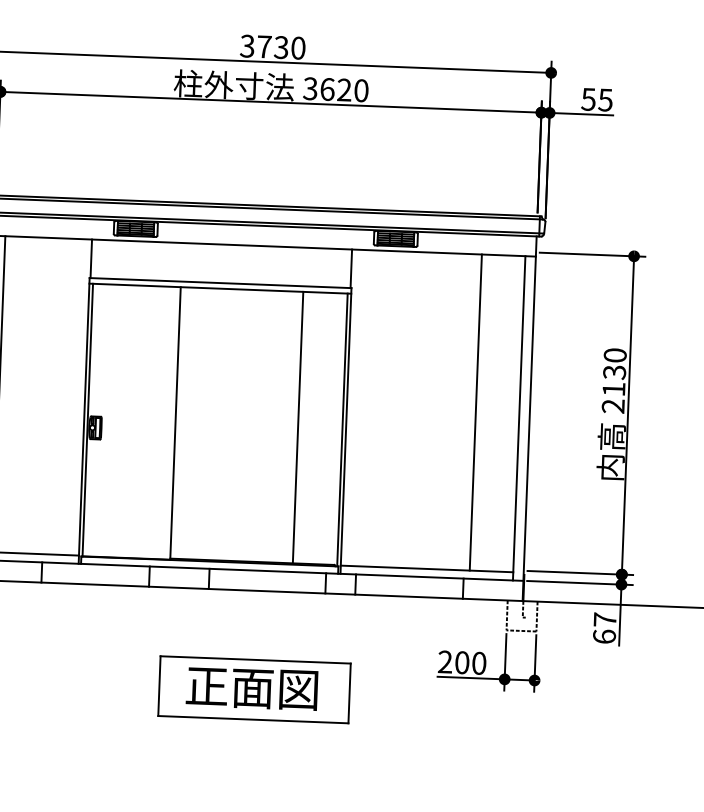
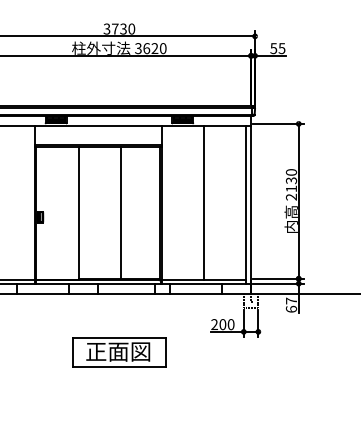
line: (475, 411) -> (203, 202), moved
line: (297, 427) -> (120, 213), moved
part: (254, 689) -> (119, 352), moved

